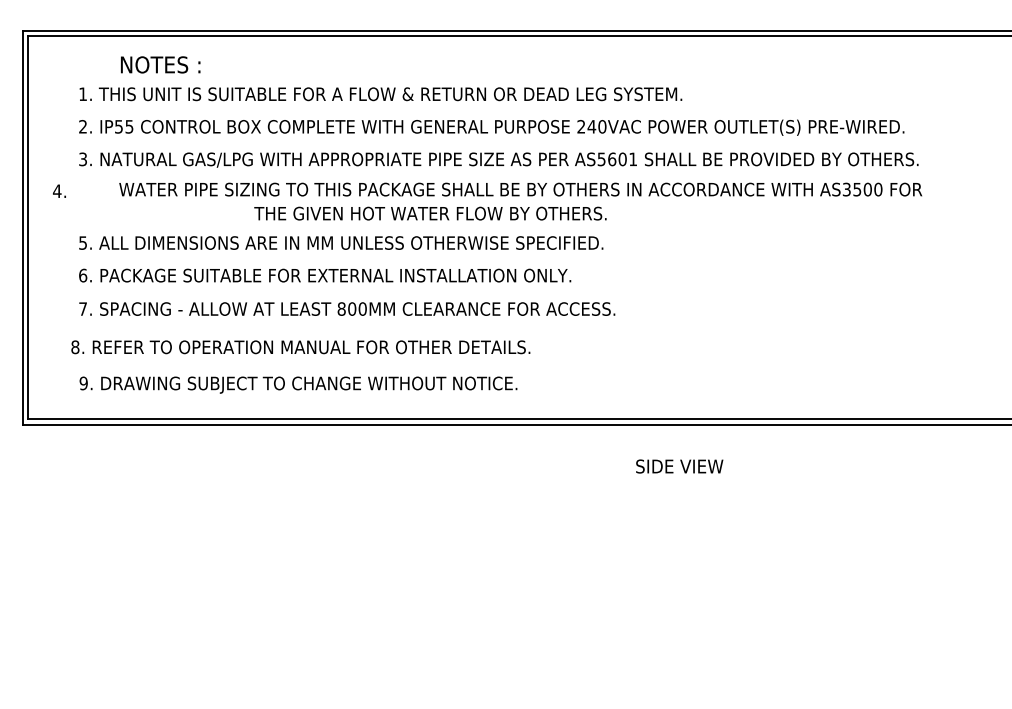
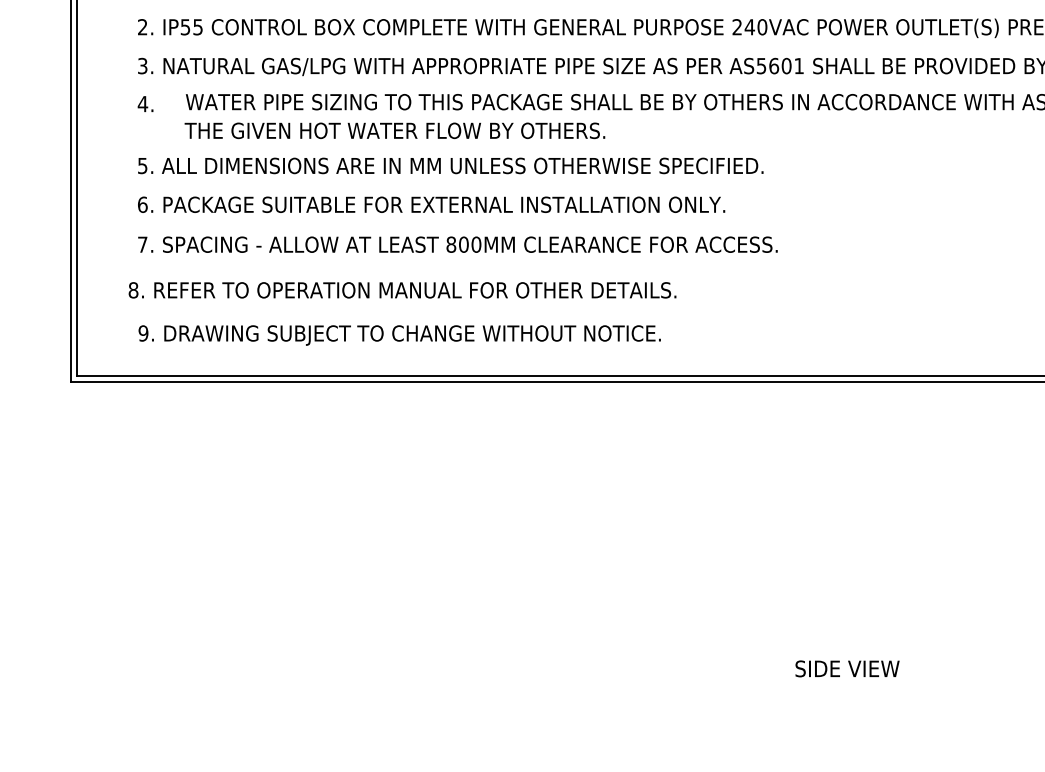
text: (59, 190) -> (145, 103), moved
text: (430, 213) -> (395, 130), moved
text: (679, 466) -> (847, 668), moved

